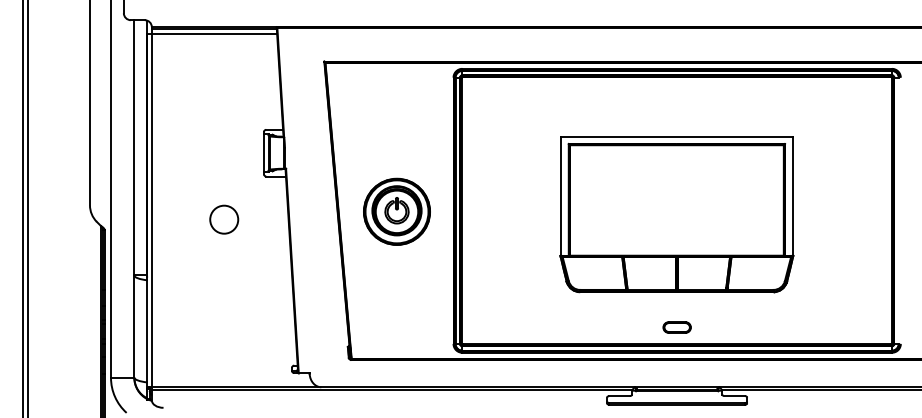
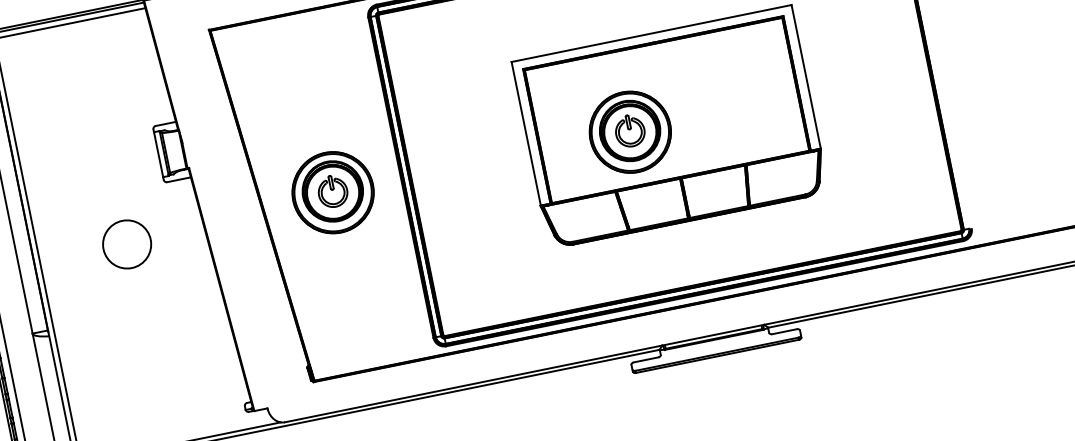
part: (643, 211) -> (629, 131), added
circle: (224, 219) -> (127, 244), size x1.4
part: (676, 327) -> (697, 263), removed

